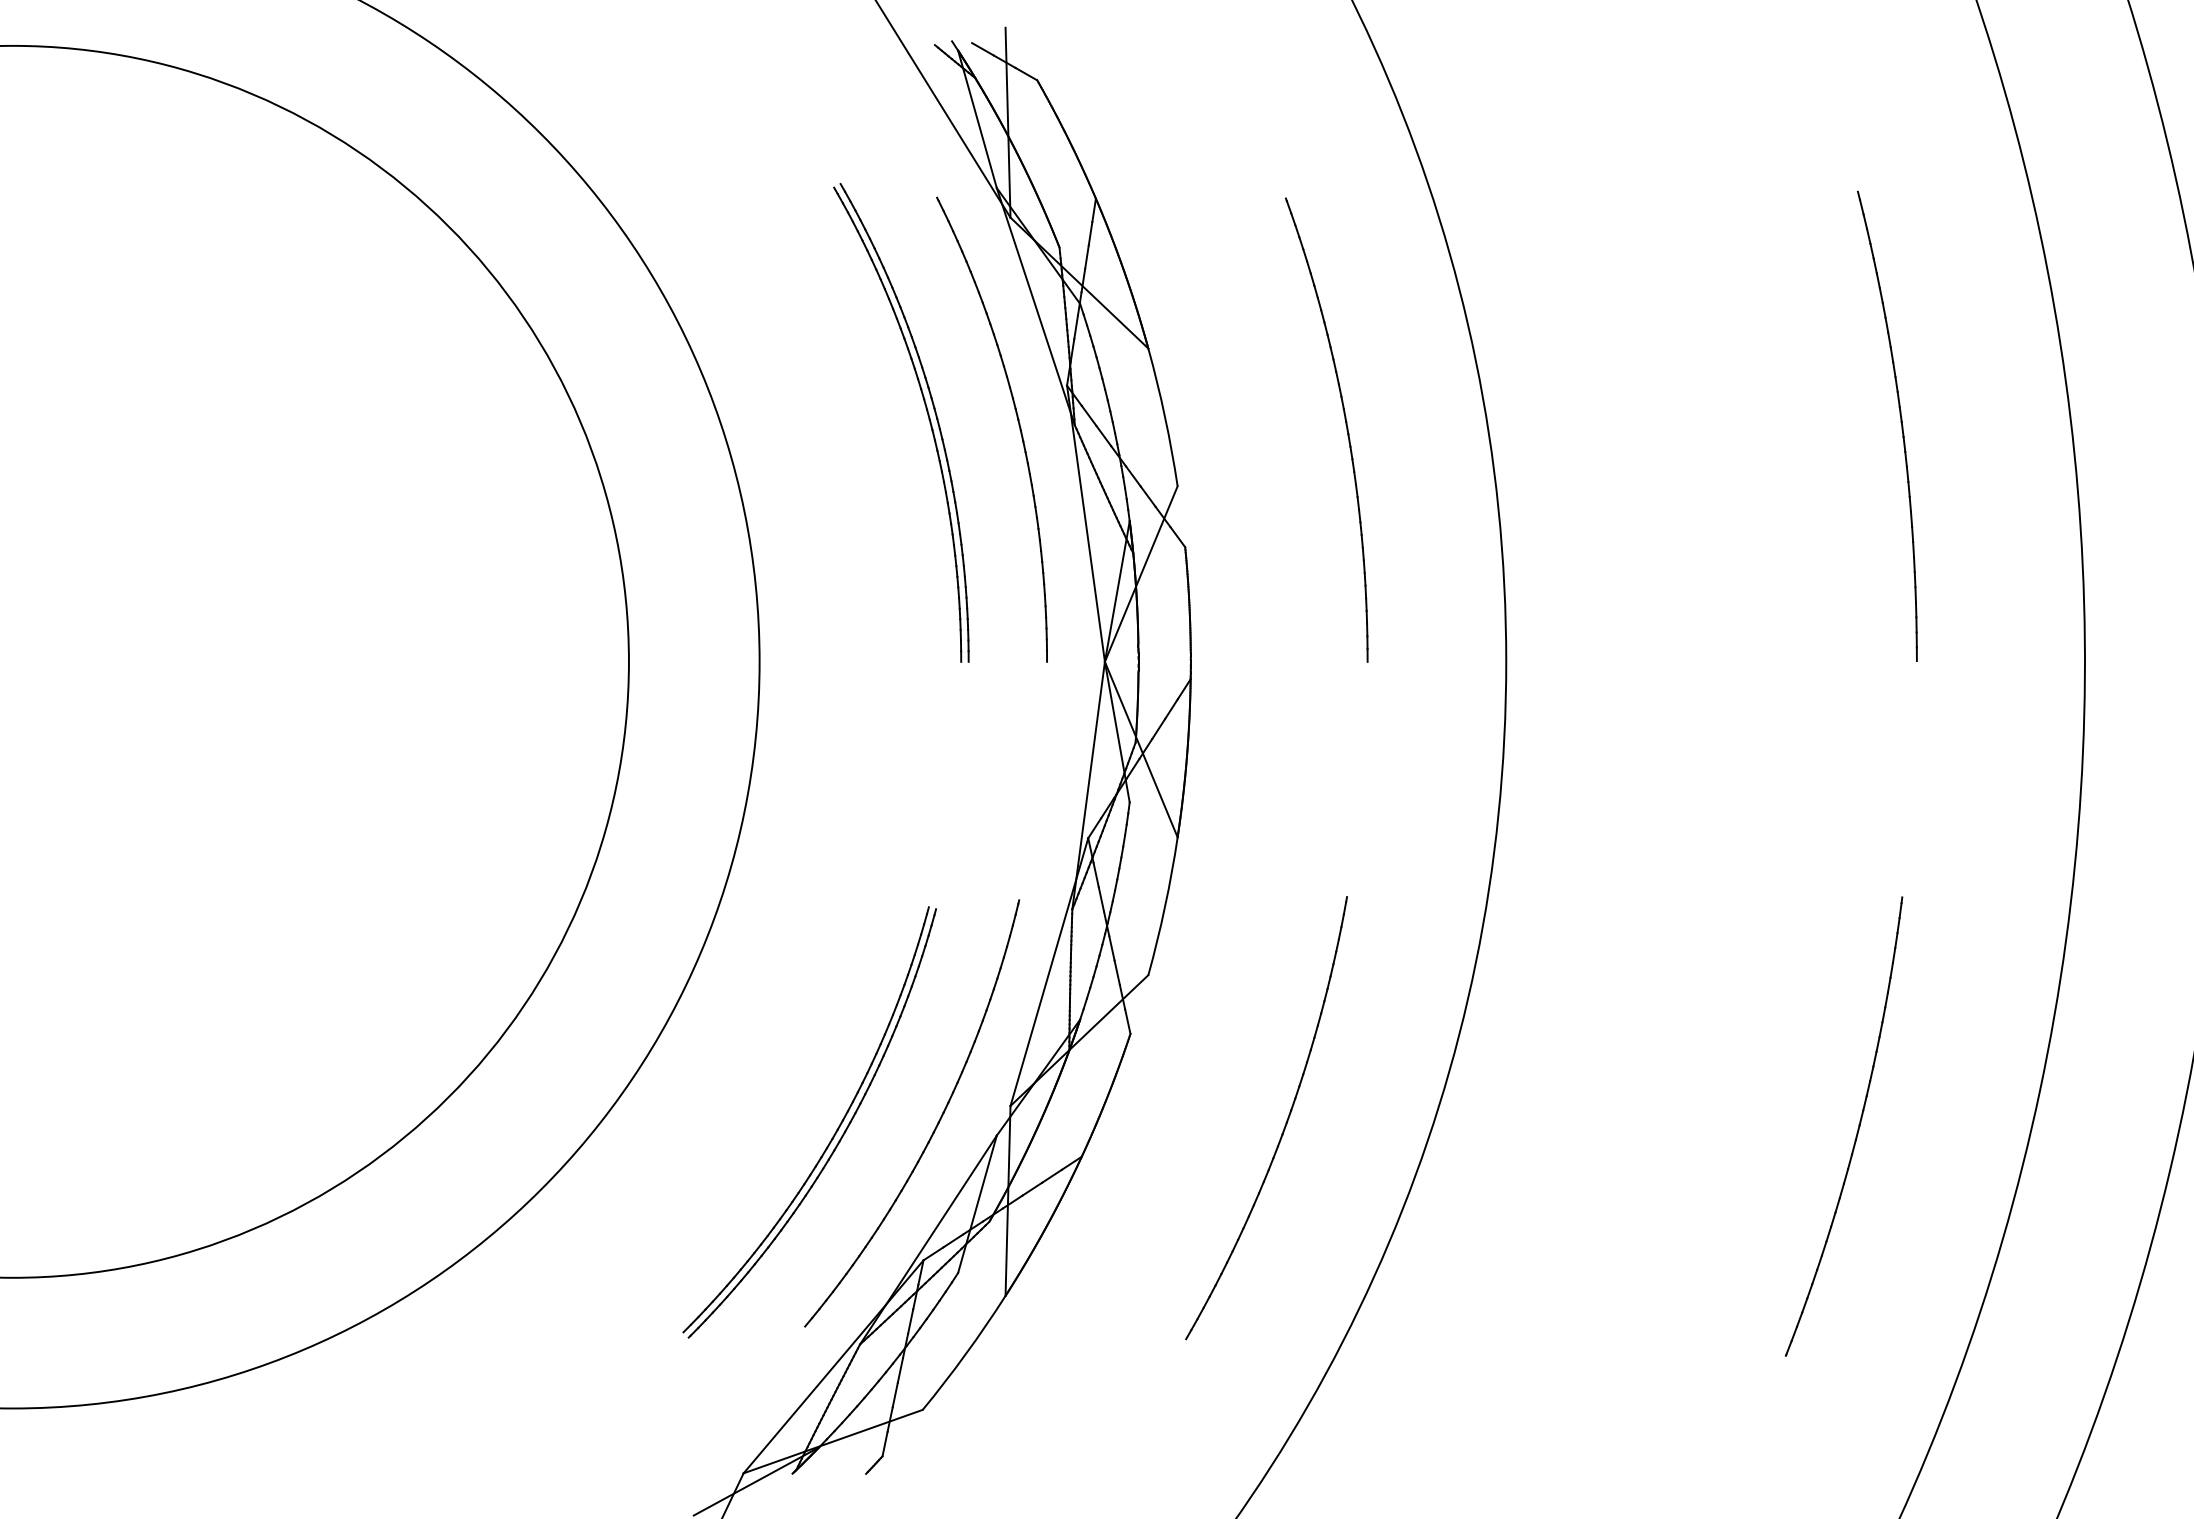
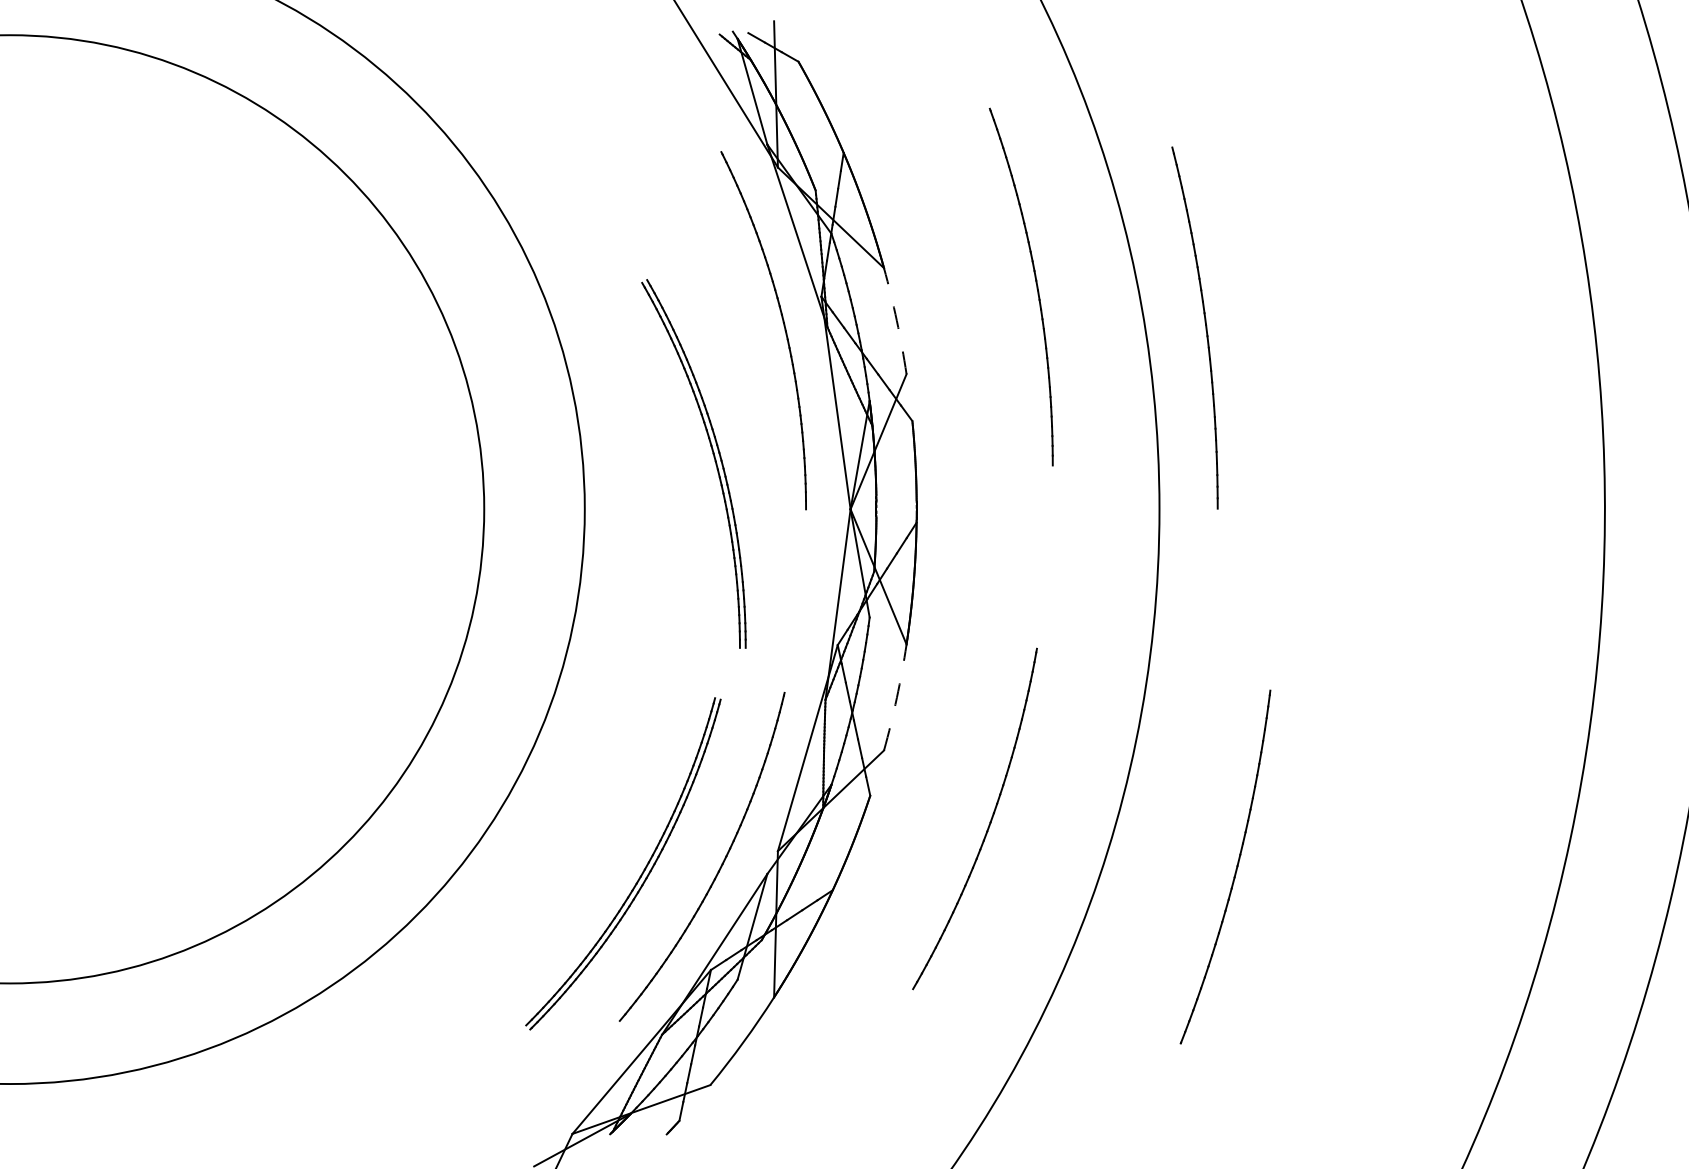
part: (926, 412) -> (713, 455), moved
arc: (1165, 416) -> (897, 320), solid -> dashed
part: (1900, 422) -> (1205, 325), moved
part: (1345, 425) -> (1035, 283), moved
arc: (1165, 906) -> (897, 697), solid -> dashed
part: (1284, 1125) -> (988, 824), moved
part: (1857, 1128) -> (1235, 868), moved

